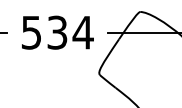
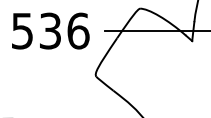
text: (82, 32) -> (77, 30), 534 -> 536

